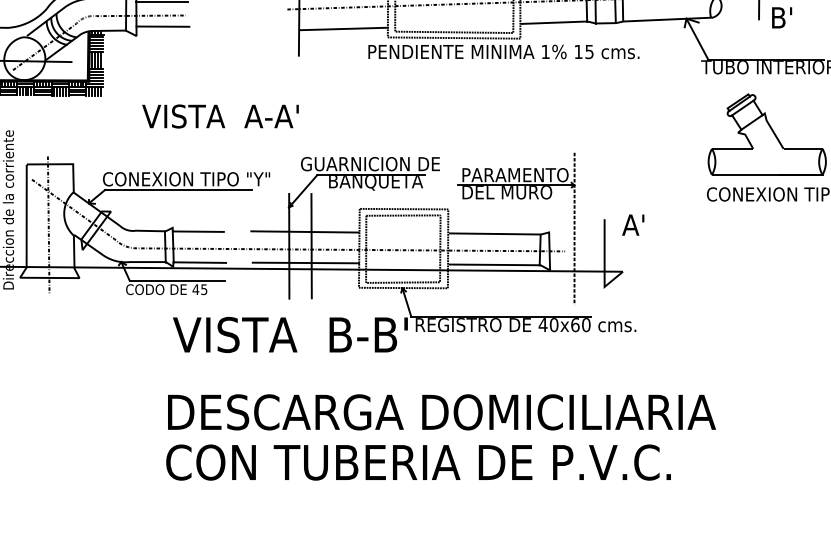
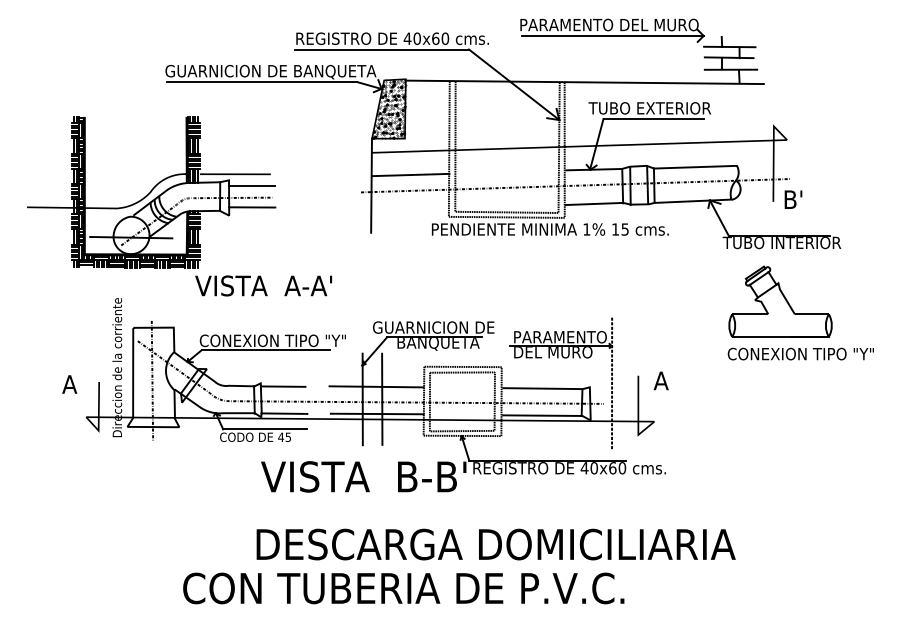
line: (342, 29) -> (409, 209), removed
text: (220, 115) -> (263, 285), moved
text: (643, 217) -> (672, 374), A' -> A
text: (418, 462) -> (403, 588), moved

